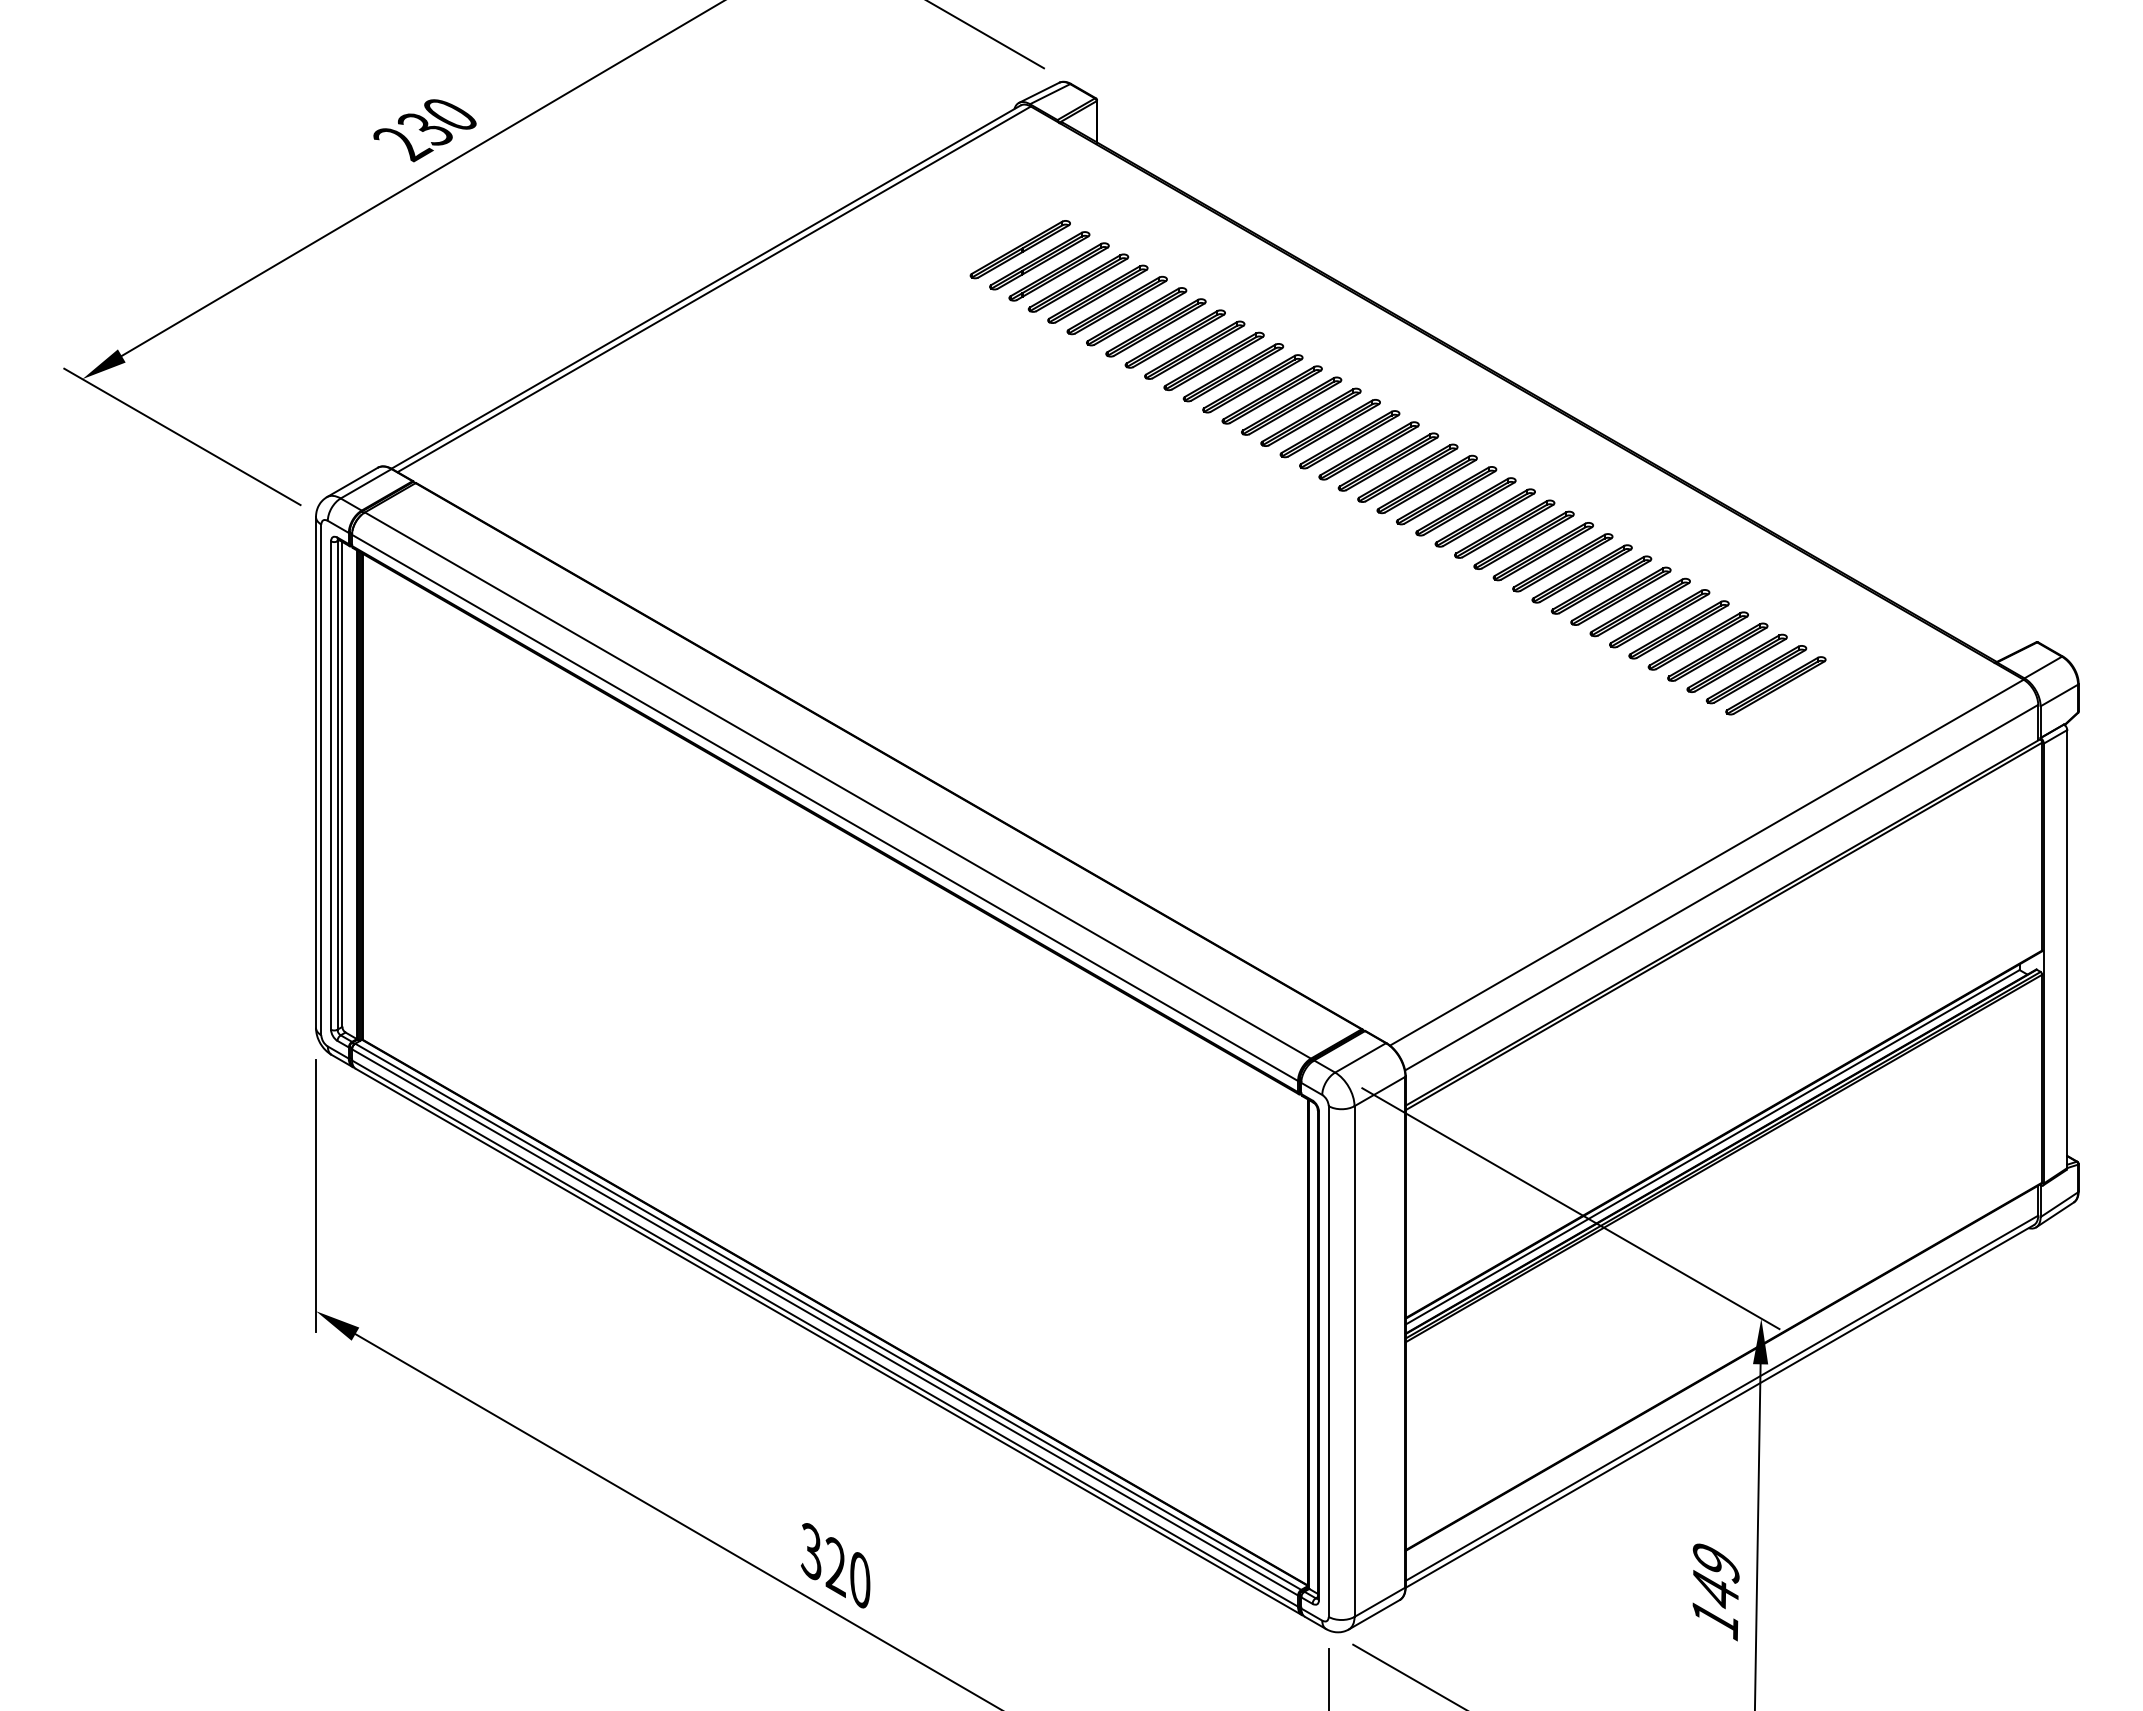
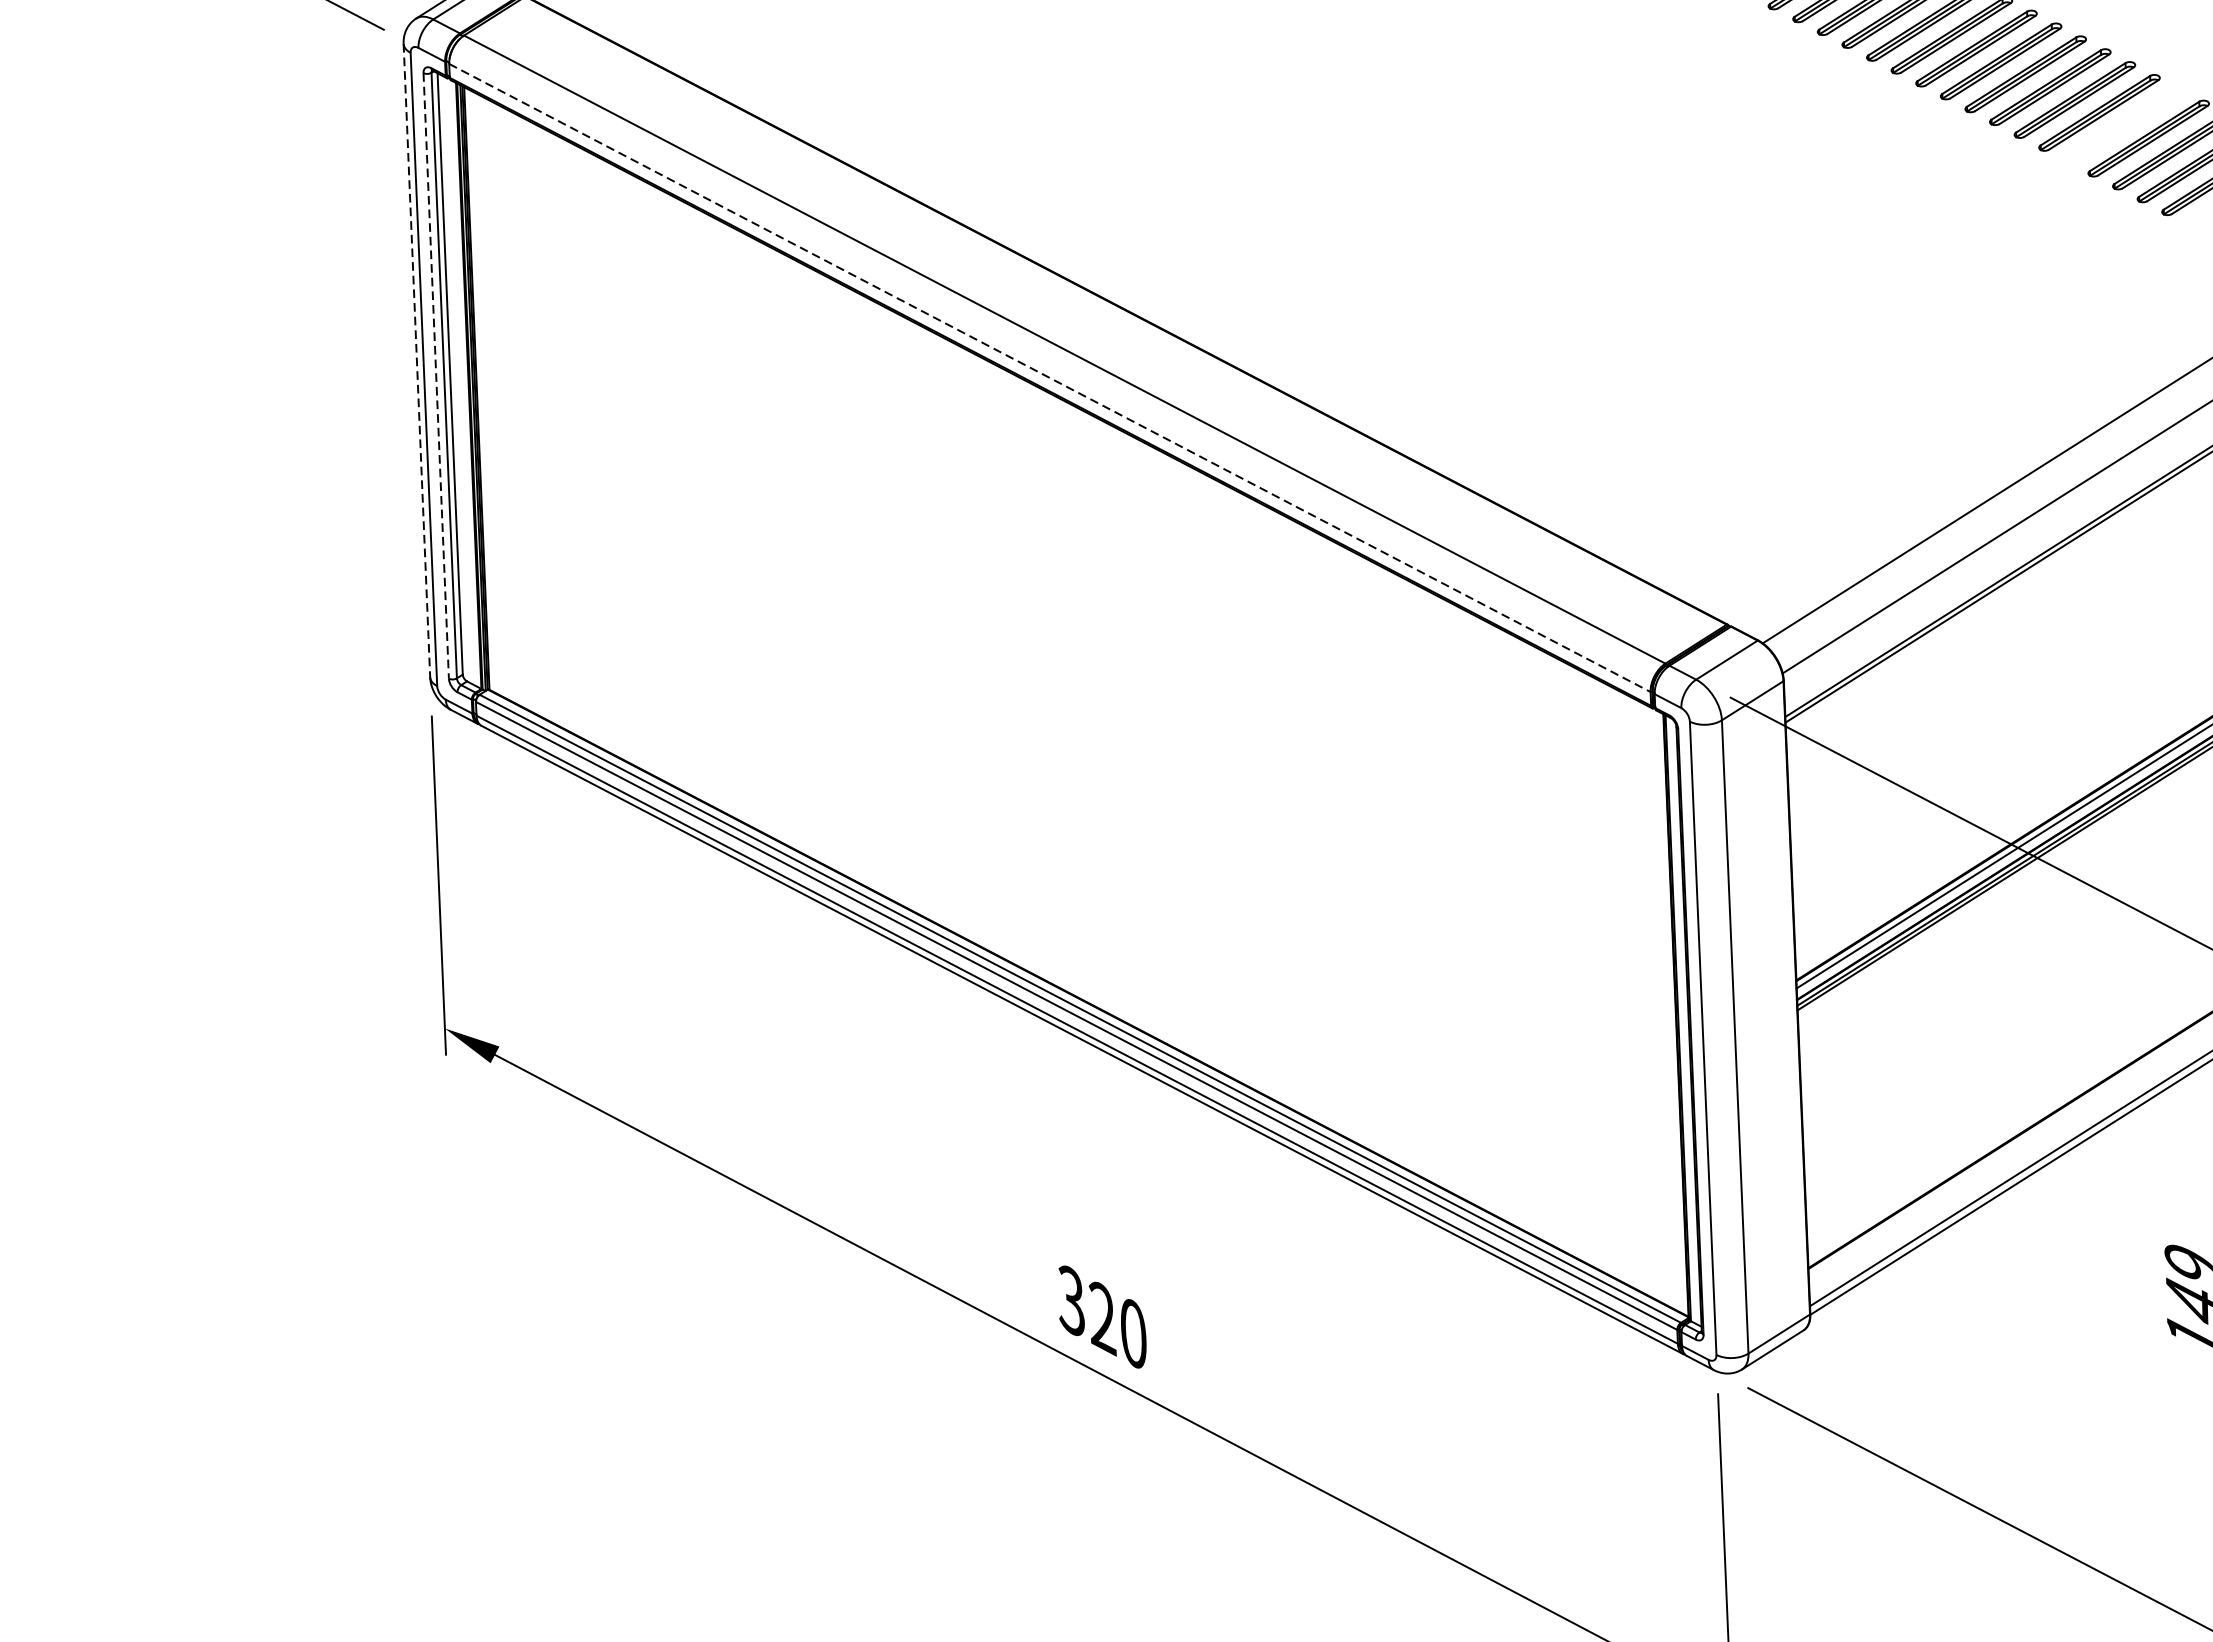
part: (1697, 640) -> (2122, 125), removed
line: (316, 772) -> (417, 360), solid -> dashed
line: (331, 786) -> (436, 377), solid -> dashed
line: (825, 808) -> (1050, 378), solid -> dashed

